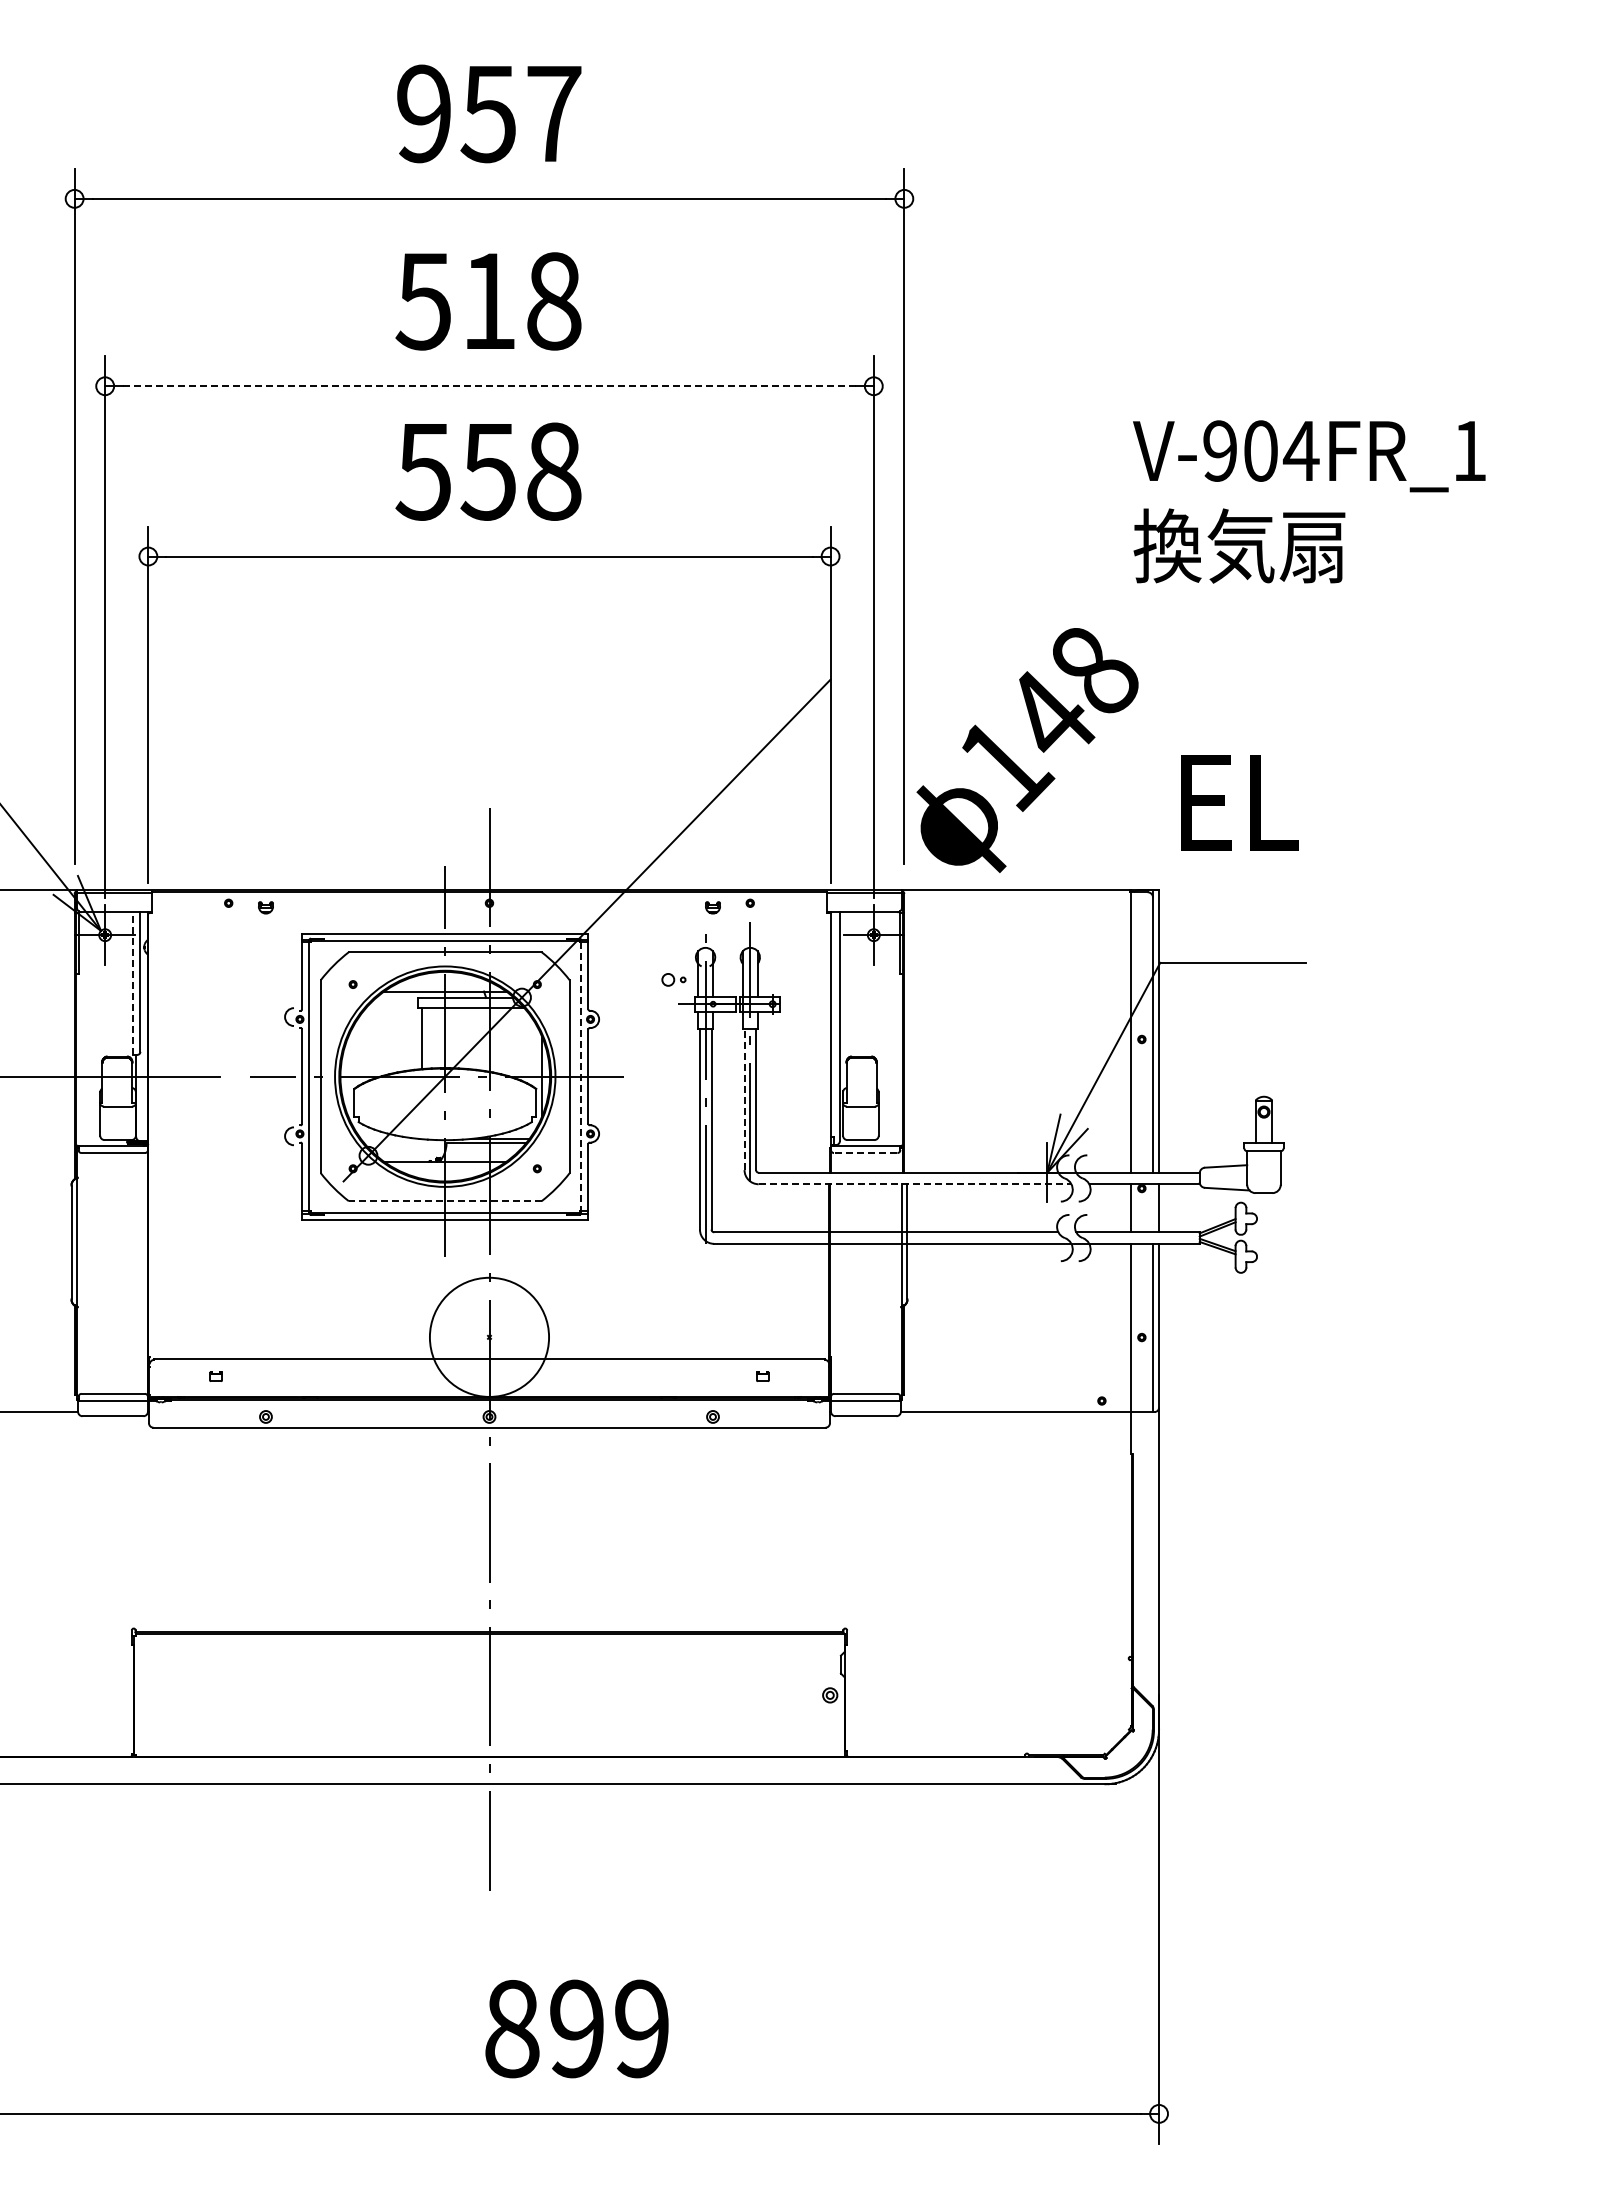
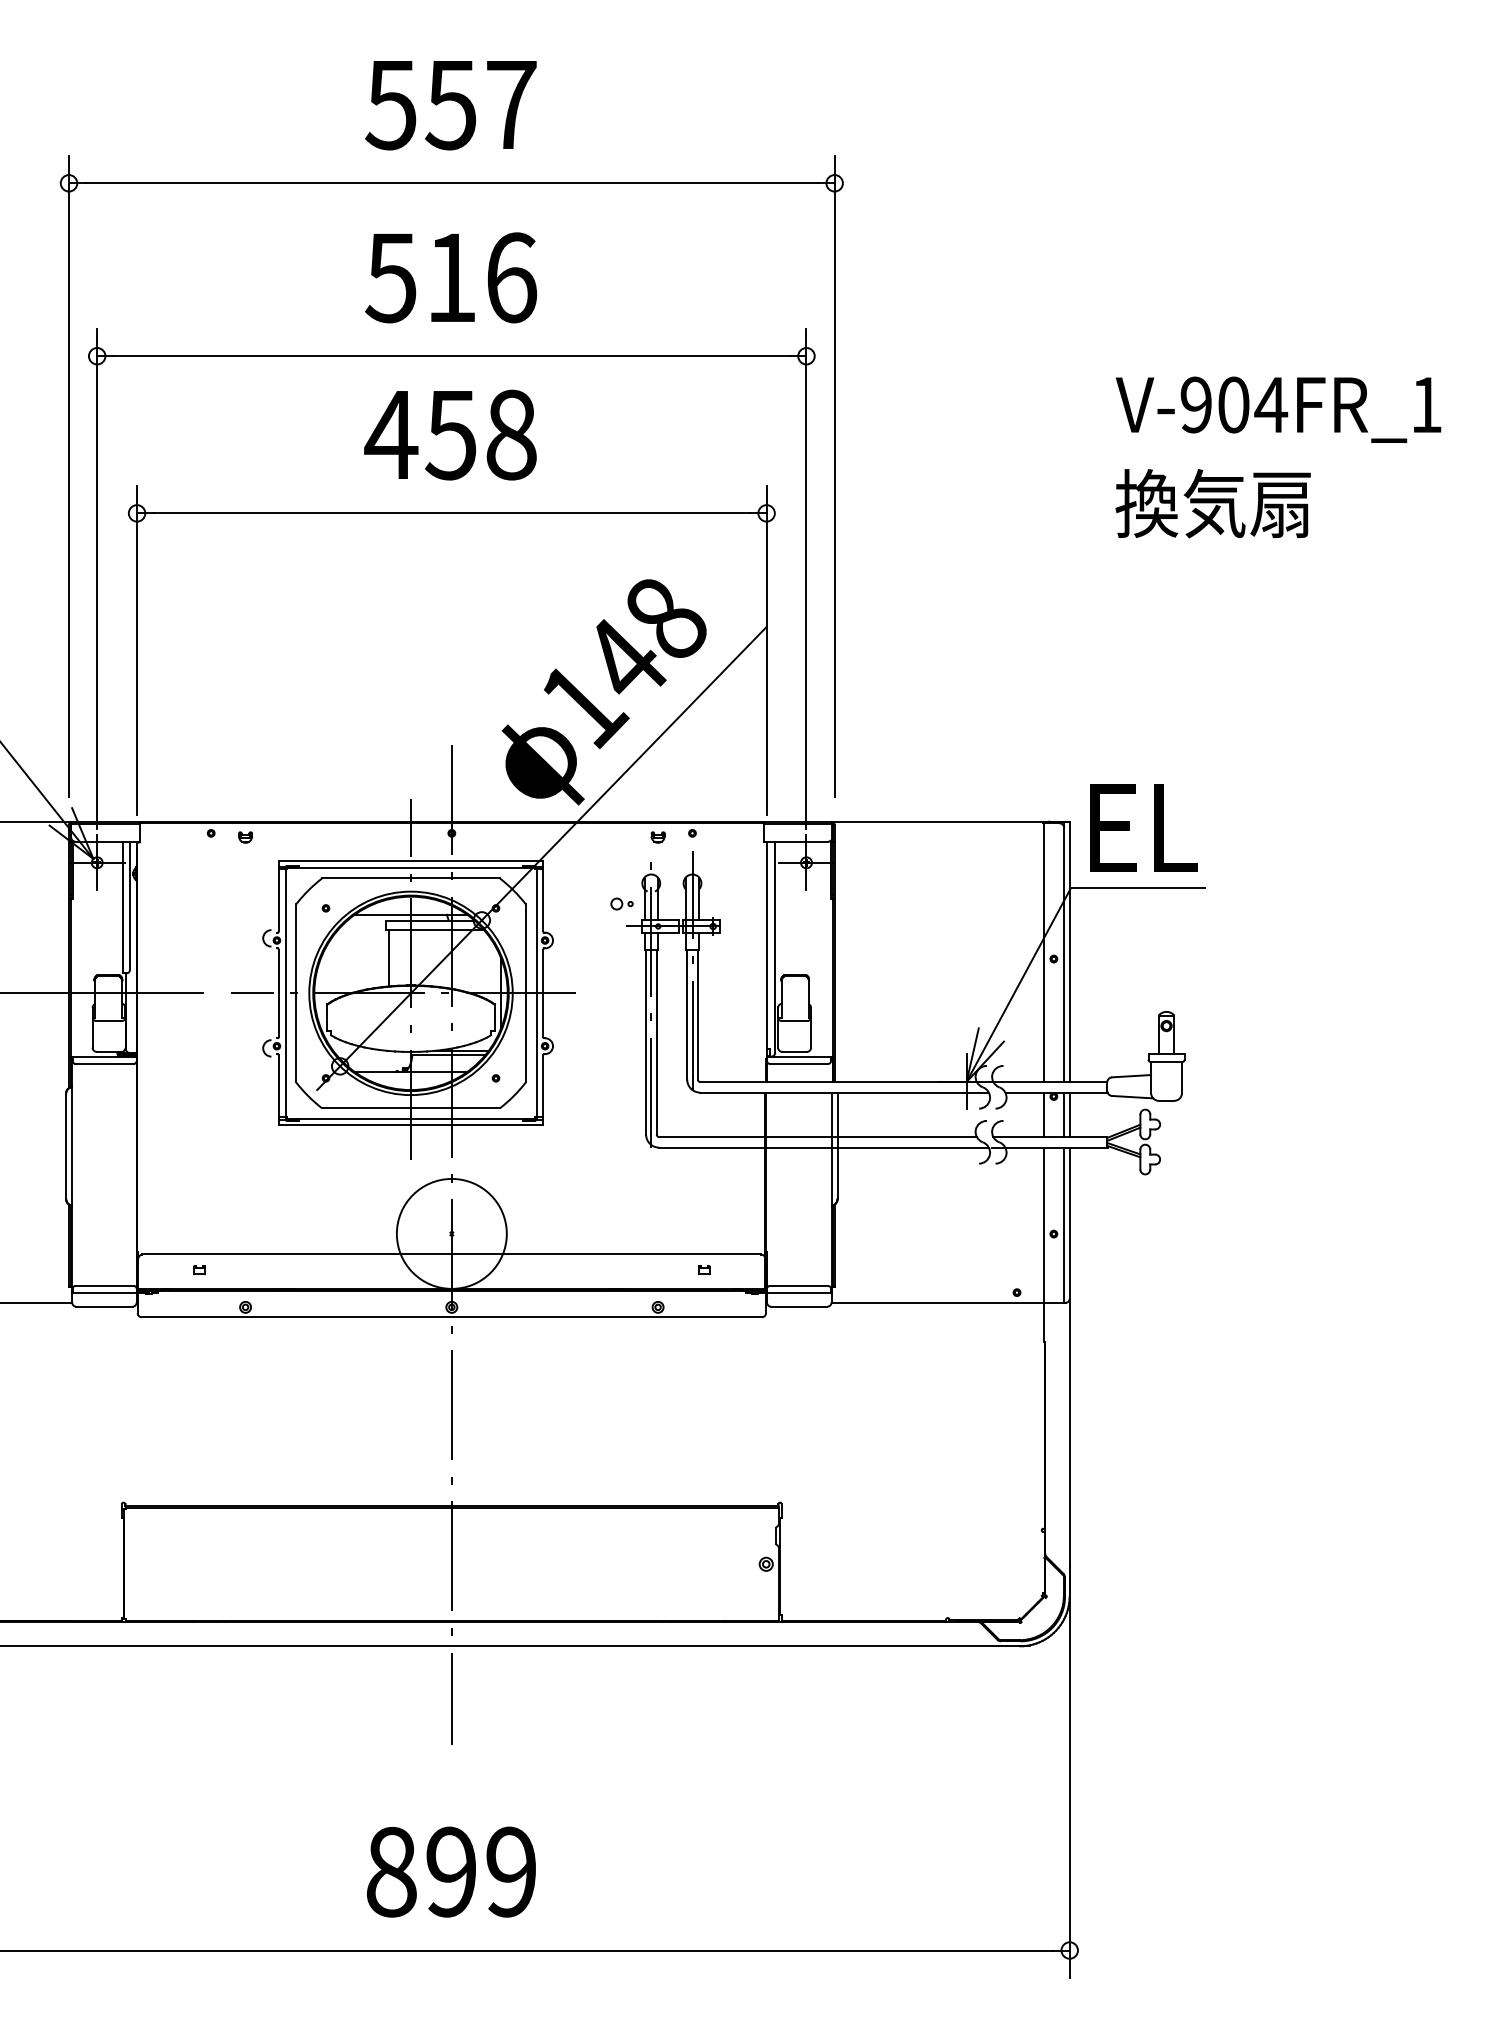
text: (422, 113) -> (390, 104), 957 -> 557
text: (554, 301) -> (511, 278), 518 -> 516
line: (489, 386) -> (451, 356), dashed -> solid
text: (1309, 456) -> (1278, 409), moved
text: (423, 472) -> (390, 435), 558 -> 458
text: (1239, 545) -> (1213, 503), moved
text: (1027, 750) -> (604, 692), moved
text: (1239, 802) -> (1143, 828), moved
line: (132, 983) -> (122, 907), dashed -> solid
line: (581, 1076) -> (536, 993), dashed -> solid
line: (744, 1099) -> (687, 1014), dashed -> solid
line: (865, 1153) -> (798, 1064), dashed -> solid
line: (915, 1184) -> (844, 1092), dashed -> solid
line: (444, 1201) -> (410, 1108), dashed -> solid
line: (1153, 1208) -> (1064, 1115), added
text: (576, 2028) -> (450, 1871), moved

